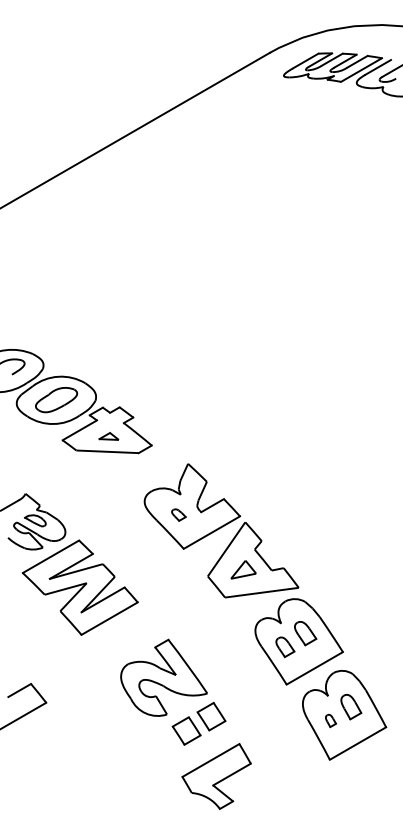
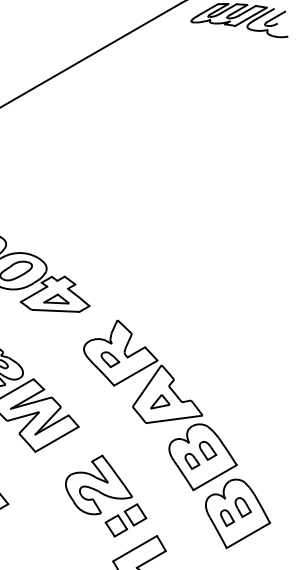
part: (108, 436) -> (56, 299), size x1.67
part: (178, 514) -> (110, 359), size x1.67
part: (330, 720) -> (227, 517), size x1.67

